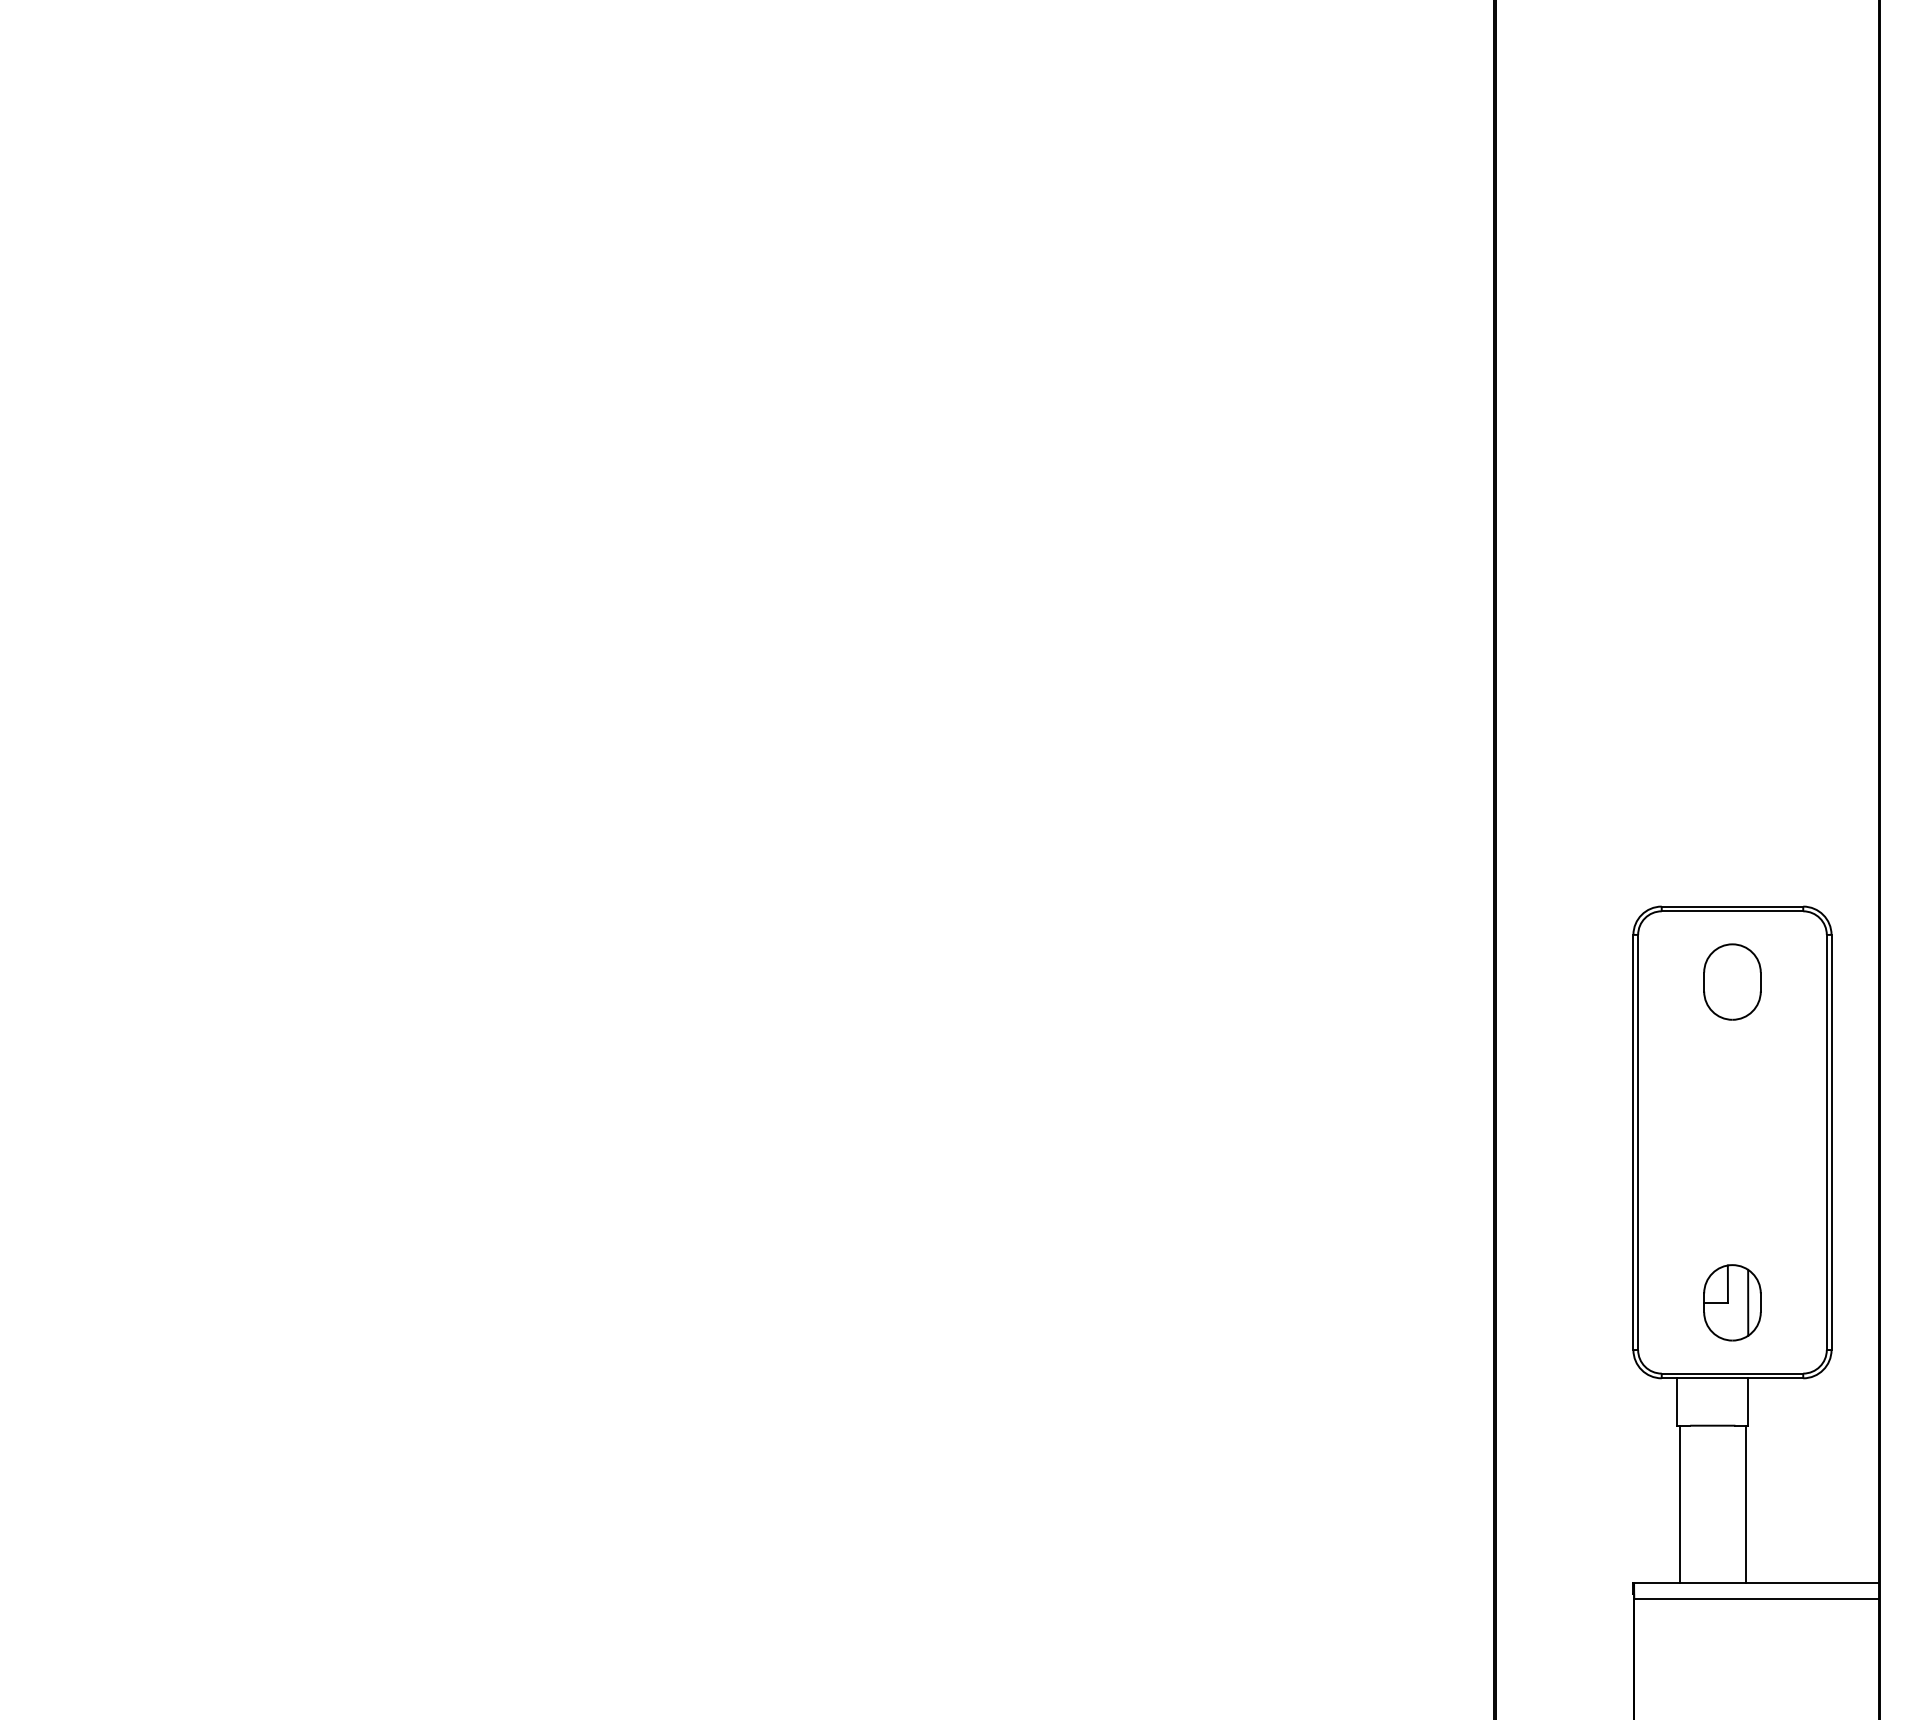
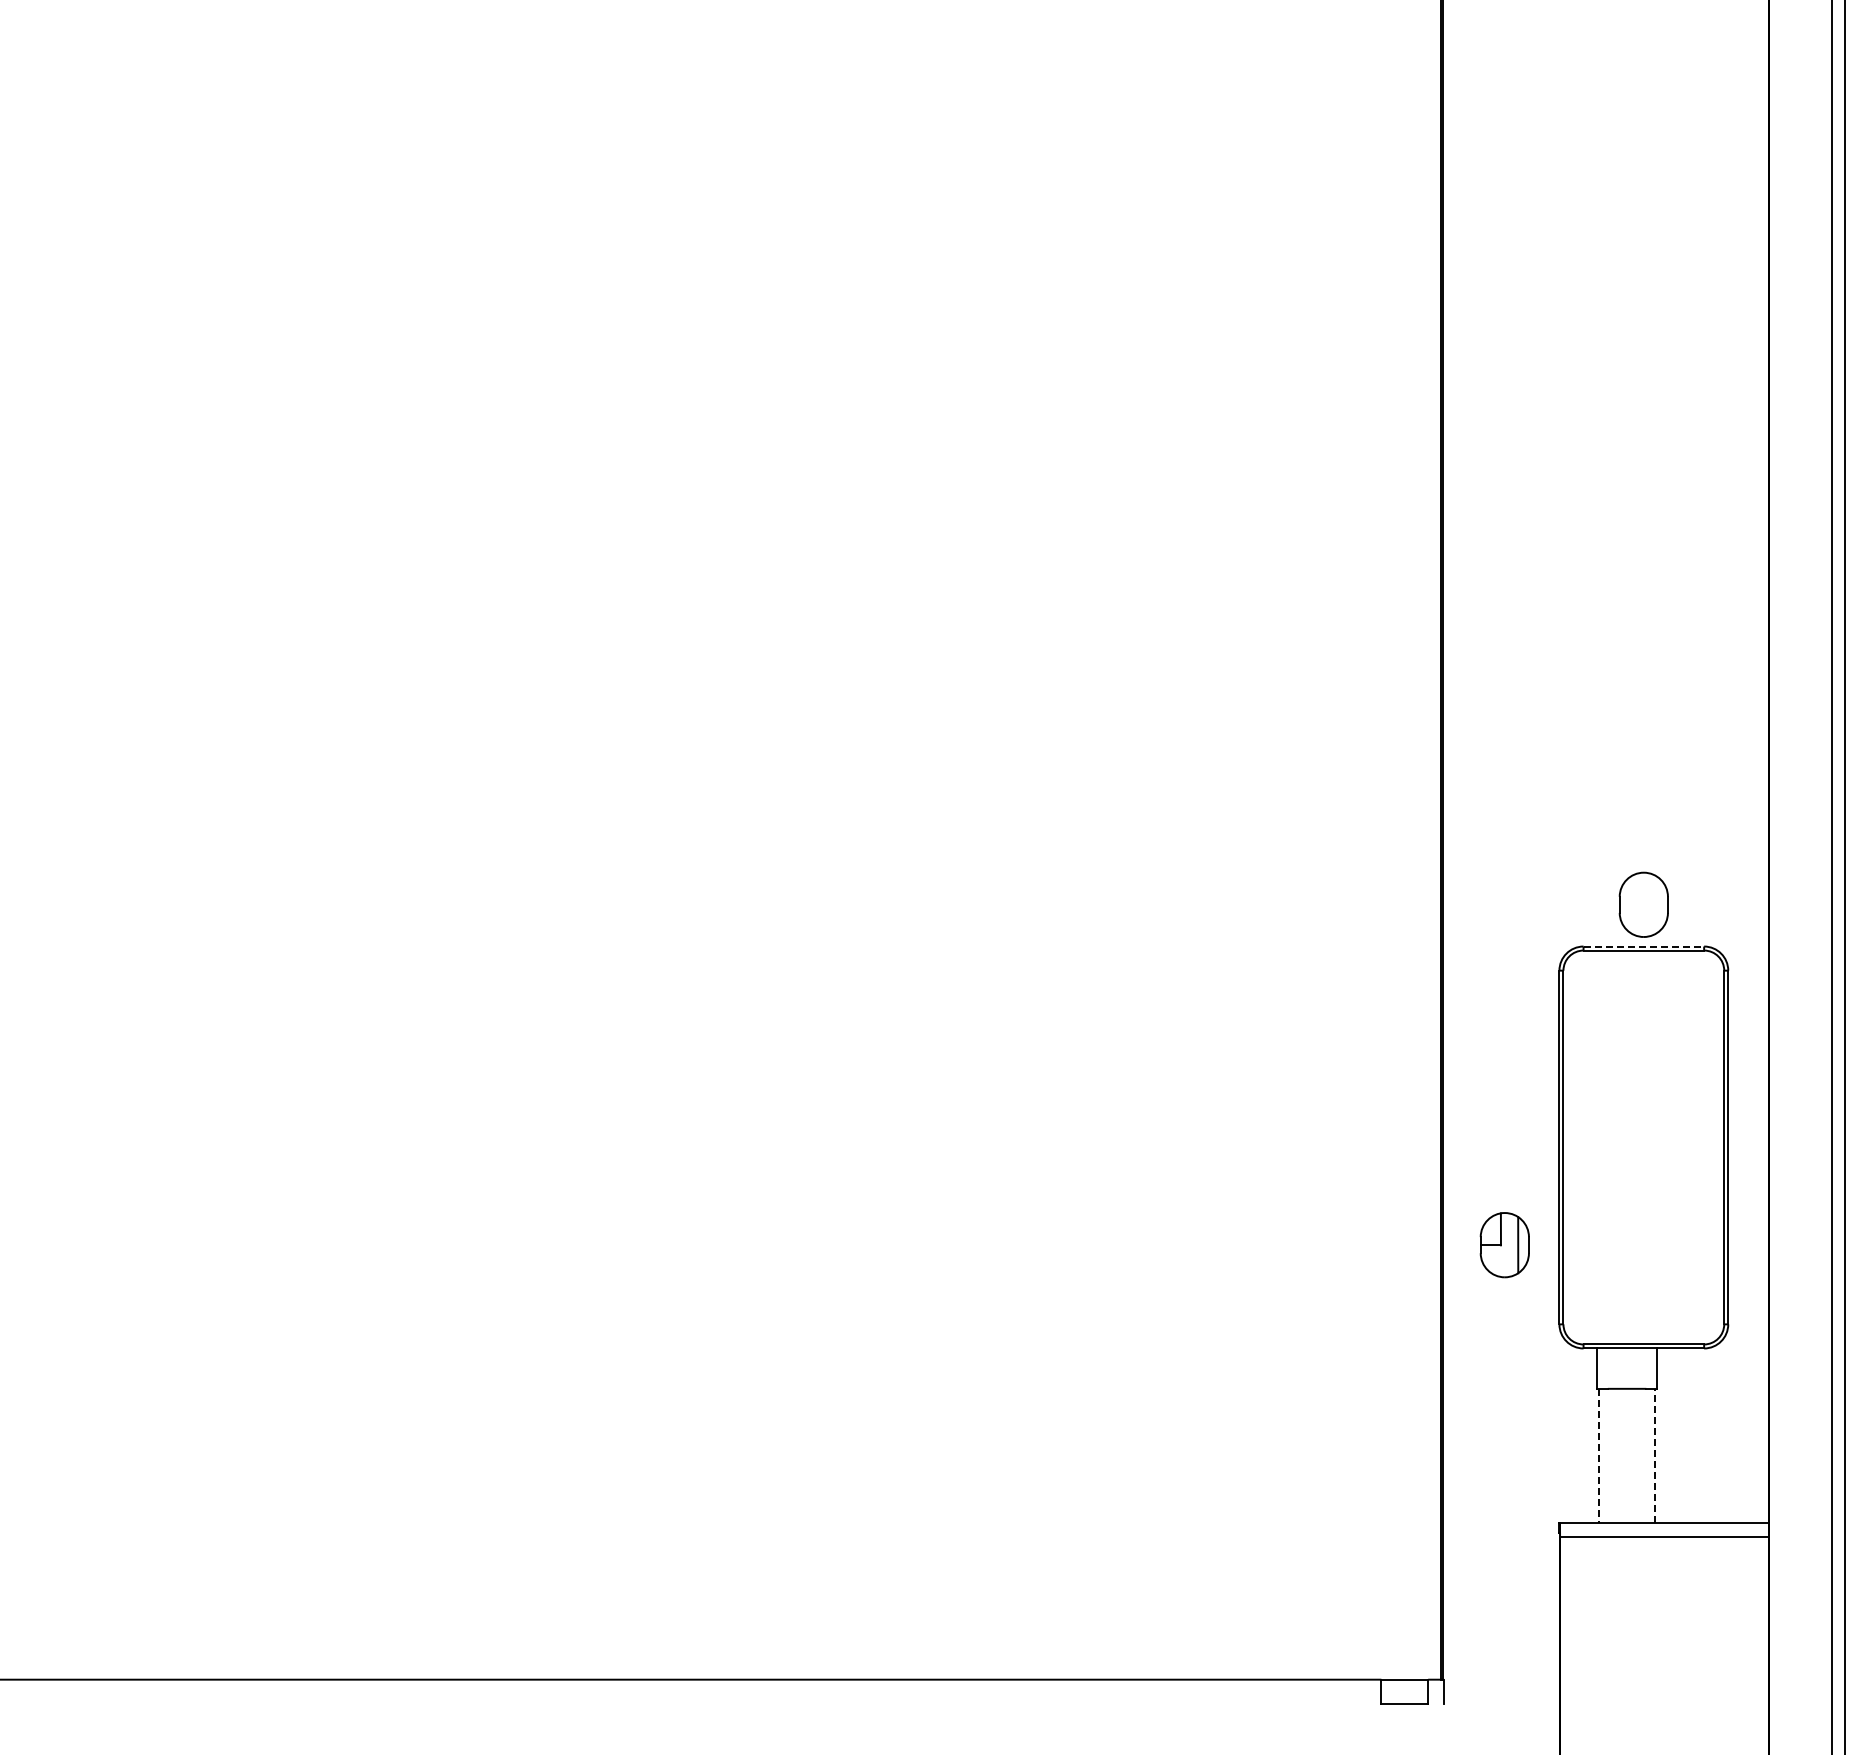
line: (1733, 906) -> (1644, 946), solid -> dashed
part: (1732, 981) -> (1643, 904), moved
part: (1732, 1303) -> (1504, 1245), moved
line: (1746, 1503) -> (1655, 1455), solid -> dashed
line: (1679, 1505) -> (1598, 1456), solid -> dashed

